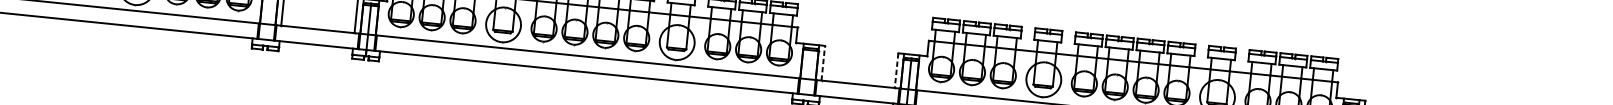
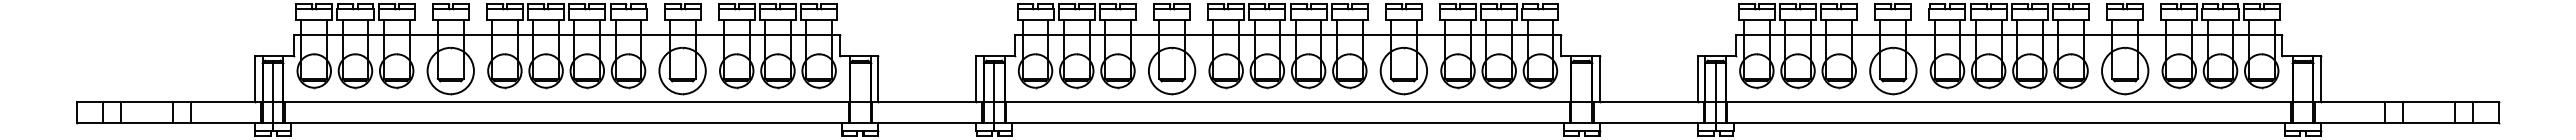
line: (823, 63) -> (1599, 78), dashed -> solid
line: (896, 71) -> (1697, 79), dashed -> solid

